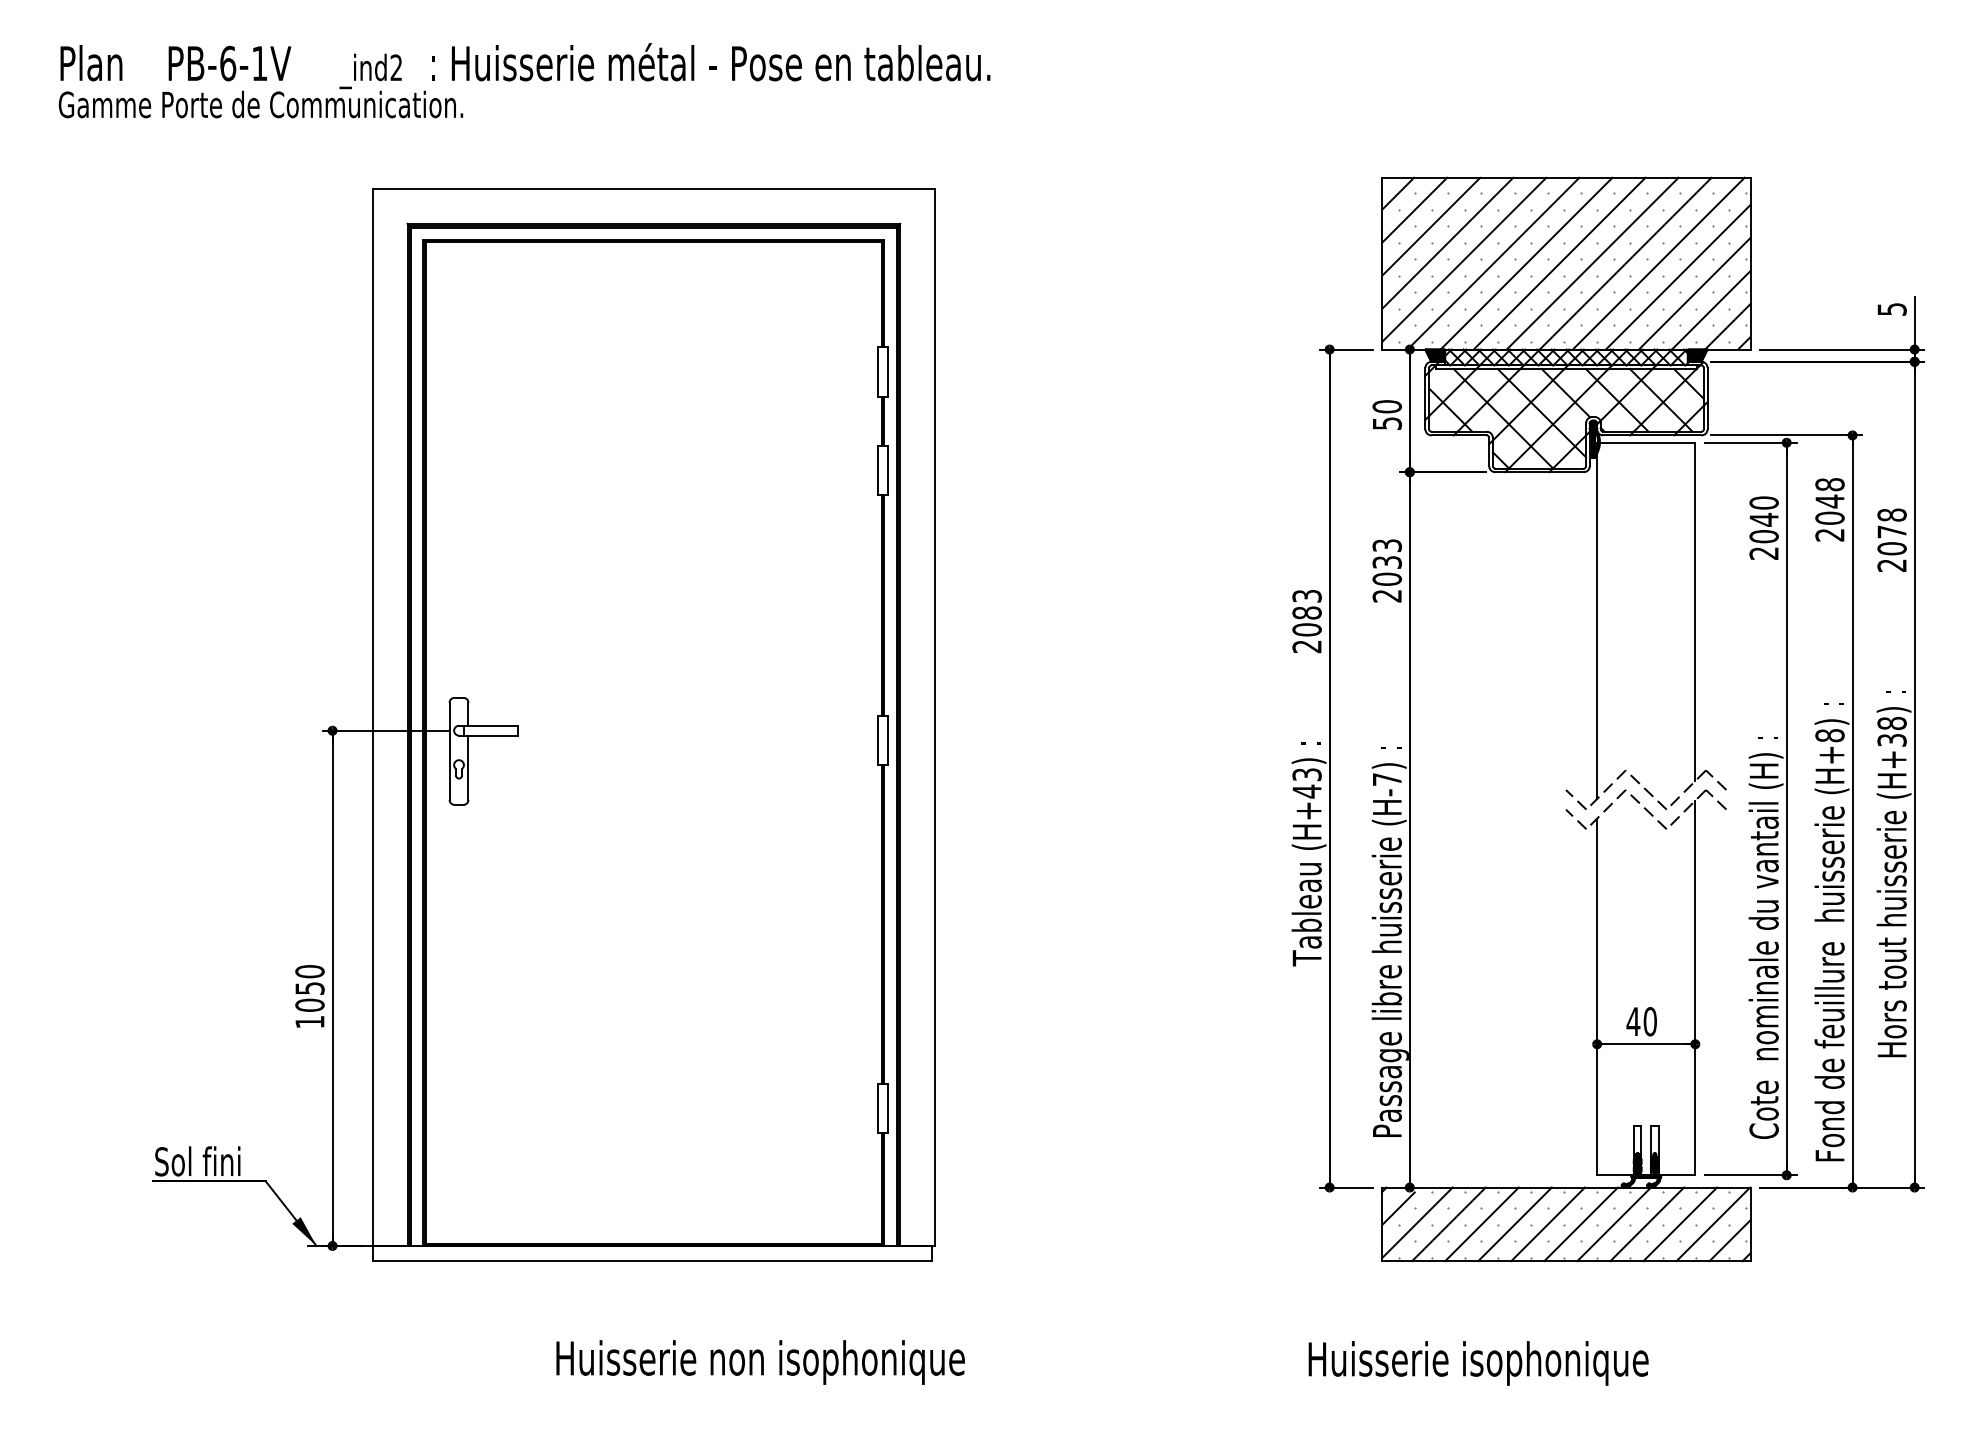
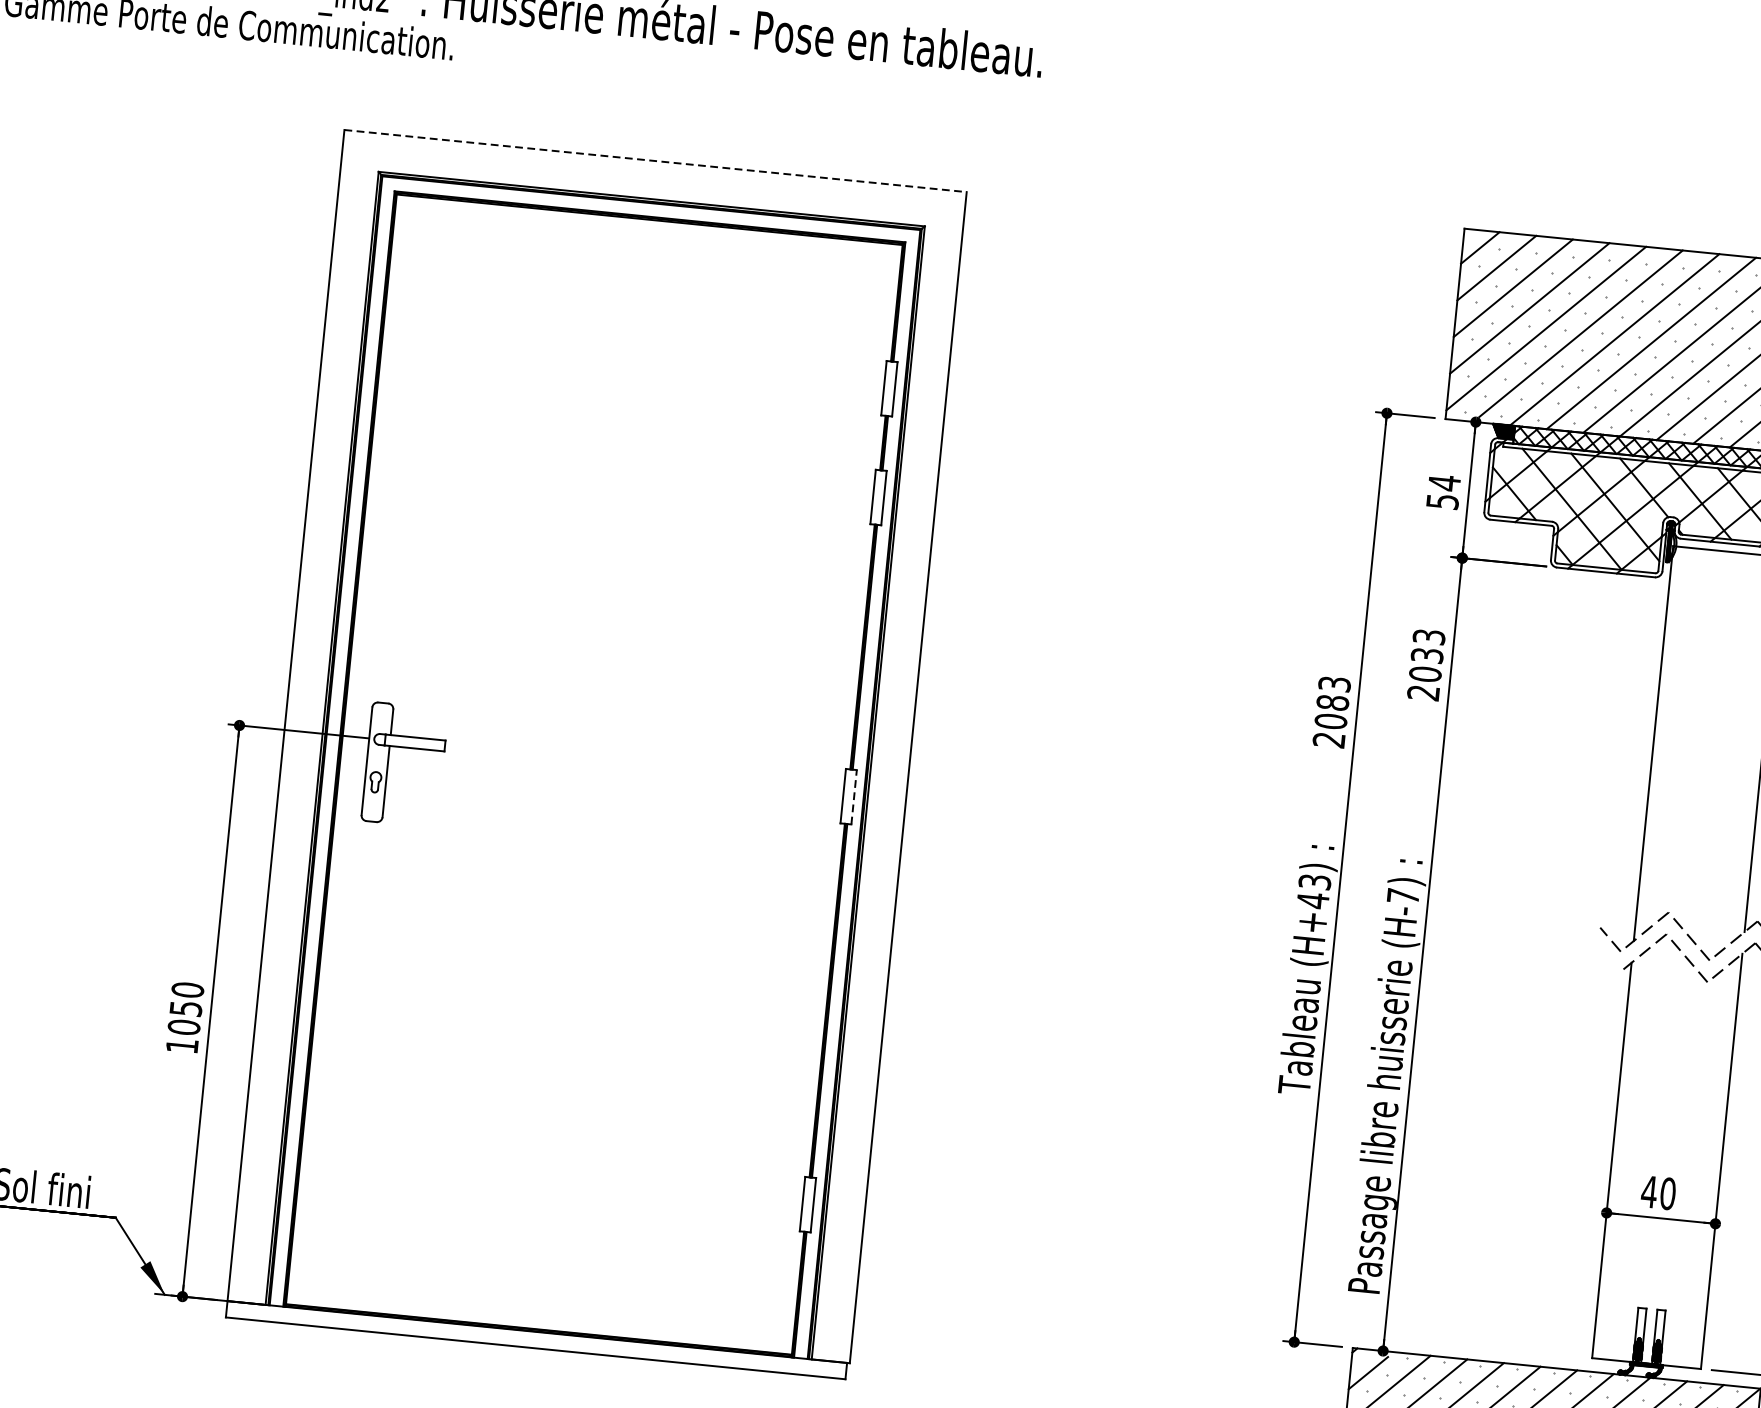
line: (653, 189) -> (655, 161), solid -> dashed
text: (1387, 406) -> (1444, 482), 50 -> 54
line: (887, 740) -> (853, 797), solid -> dashed
line: (1576, 819) -> (1608, 961), removed

